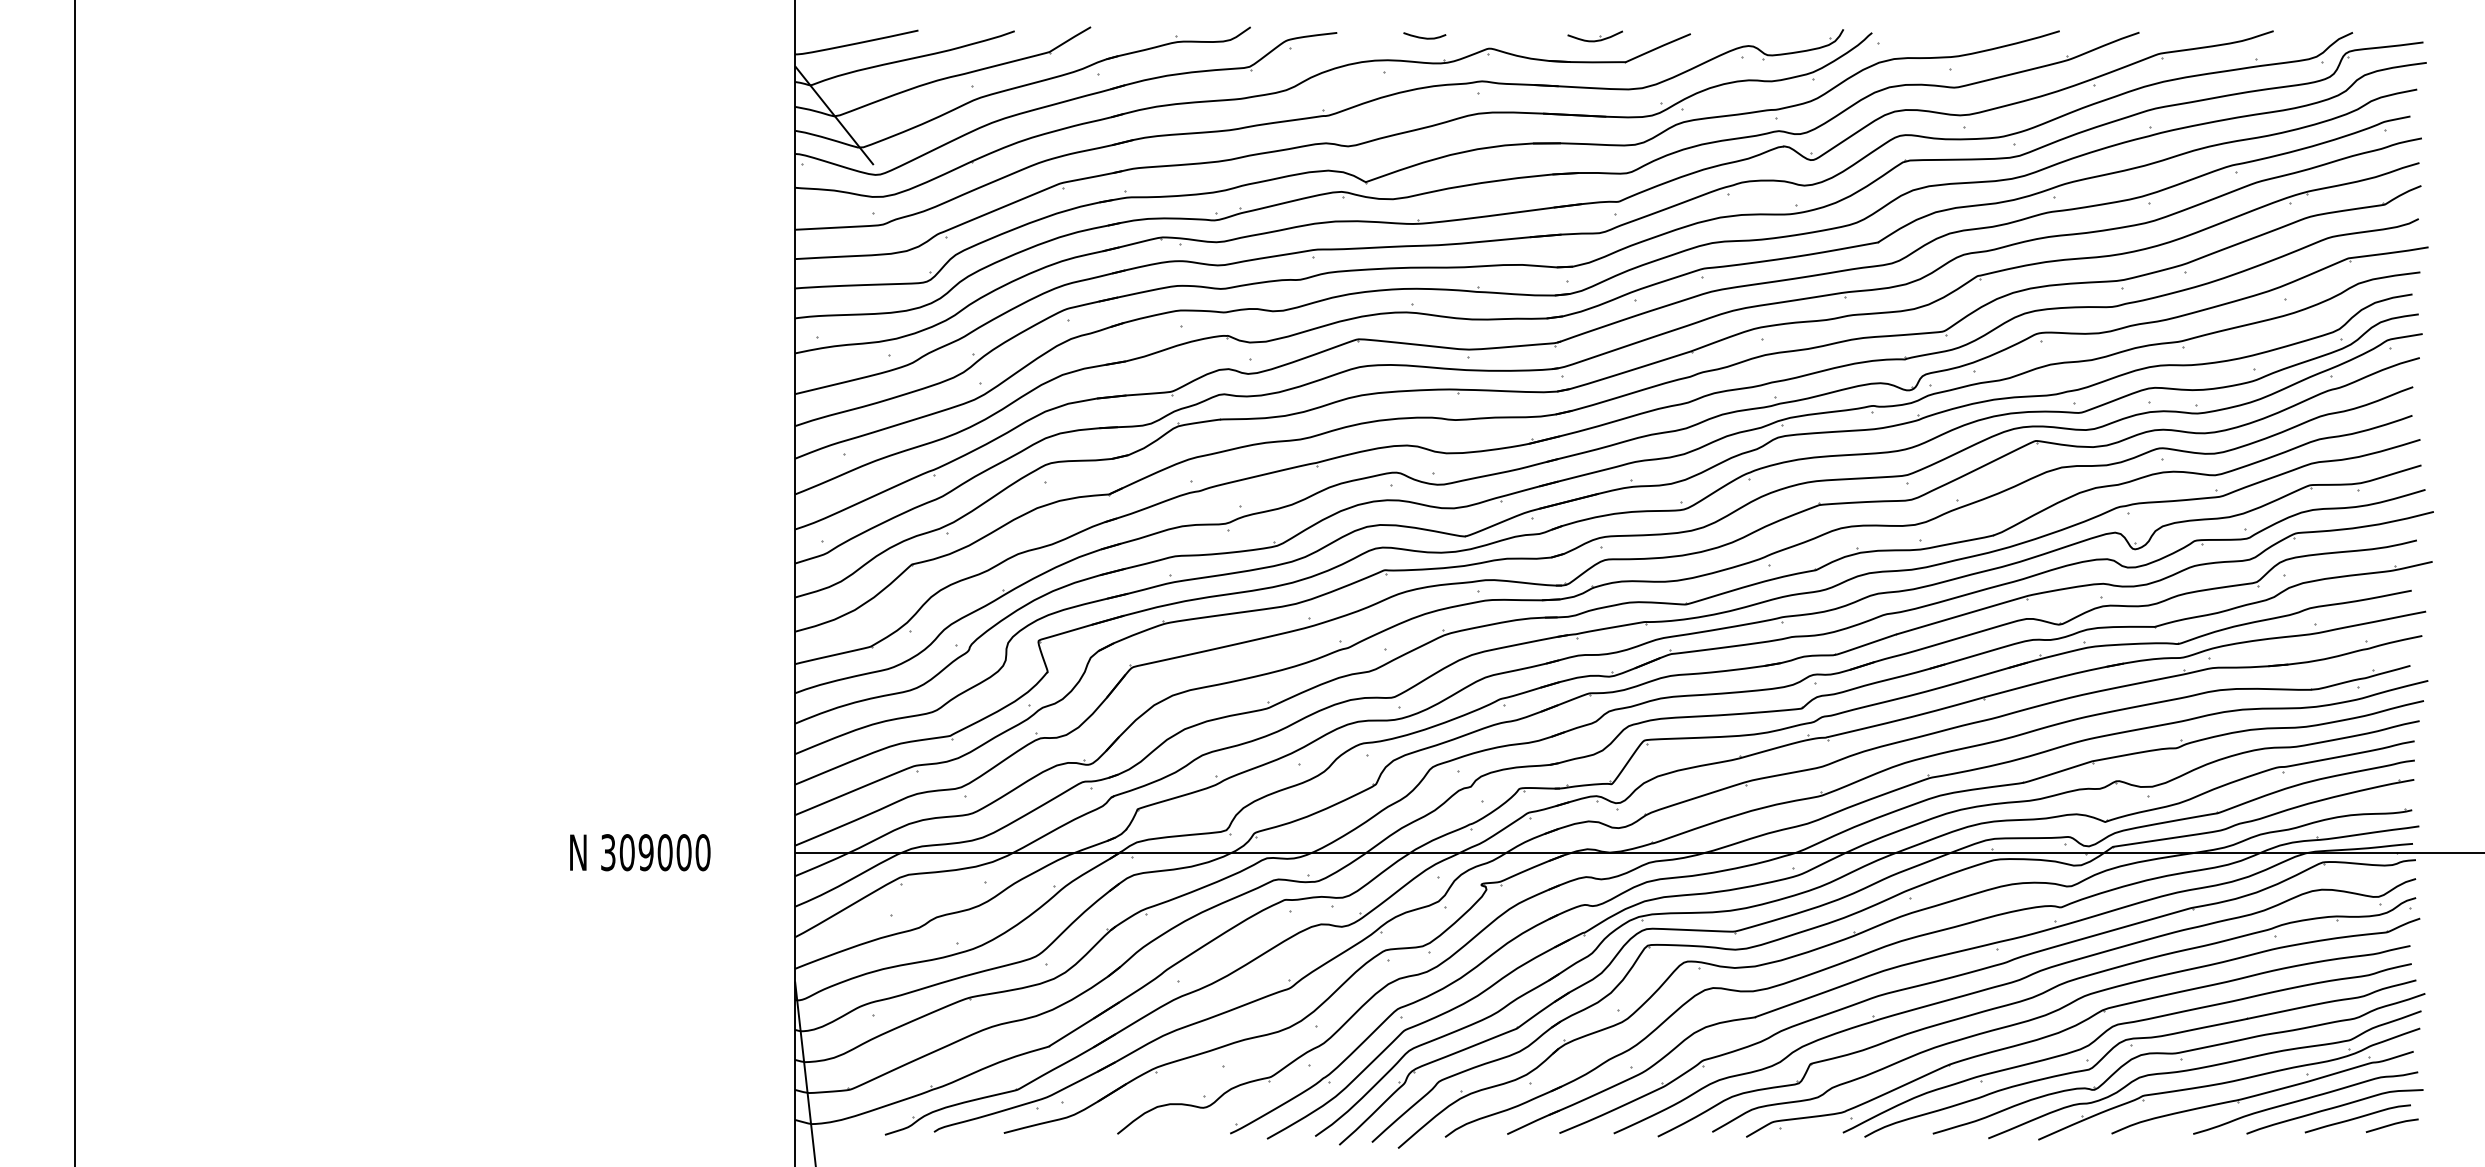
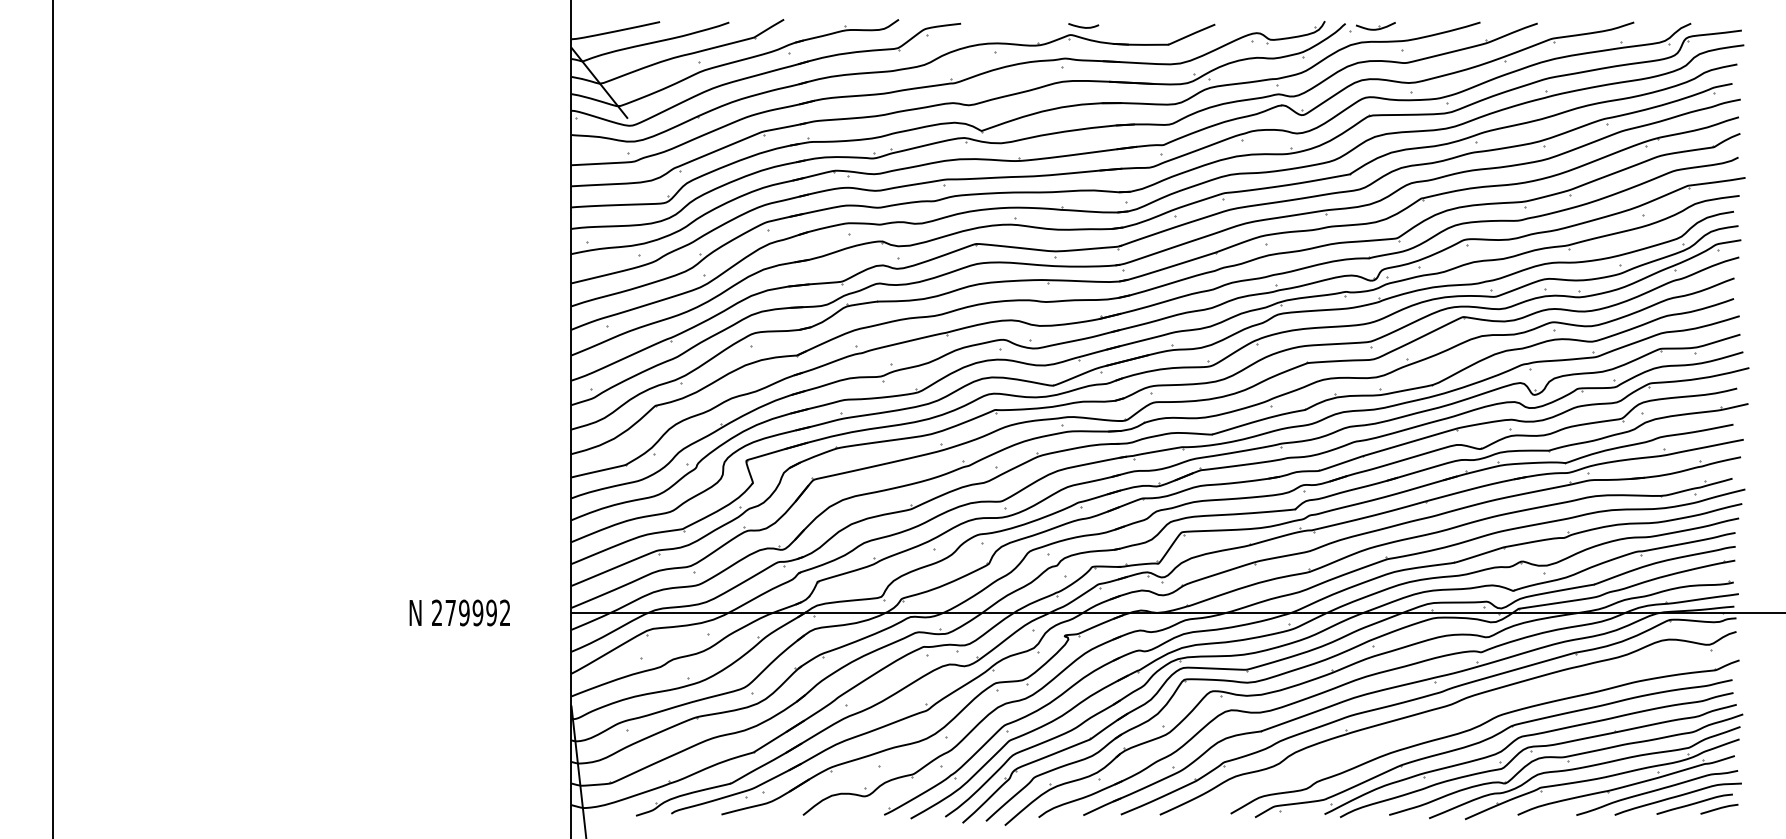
part: (1594, 36) -> (1375, 26), moved
curve: (1424, 37) -> (1083, 27), moved
text: (655, 852) -> (471, 612), 309000 -> 279992
part: (2030, 999) -> (1459, 718), removed

